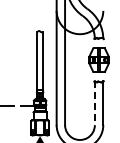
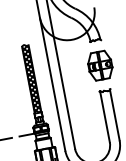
hatch: (39, 60) -> (30, 79), added
line: (94, 103) -> (104, 117), dashed -> solid

